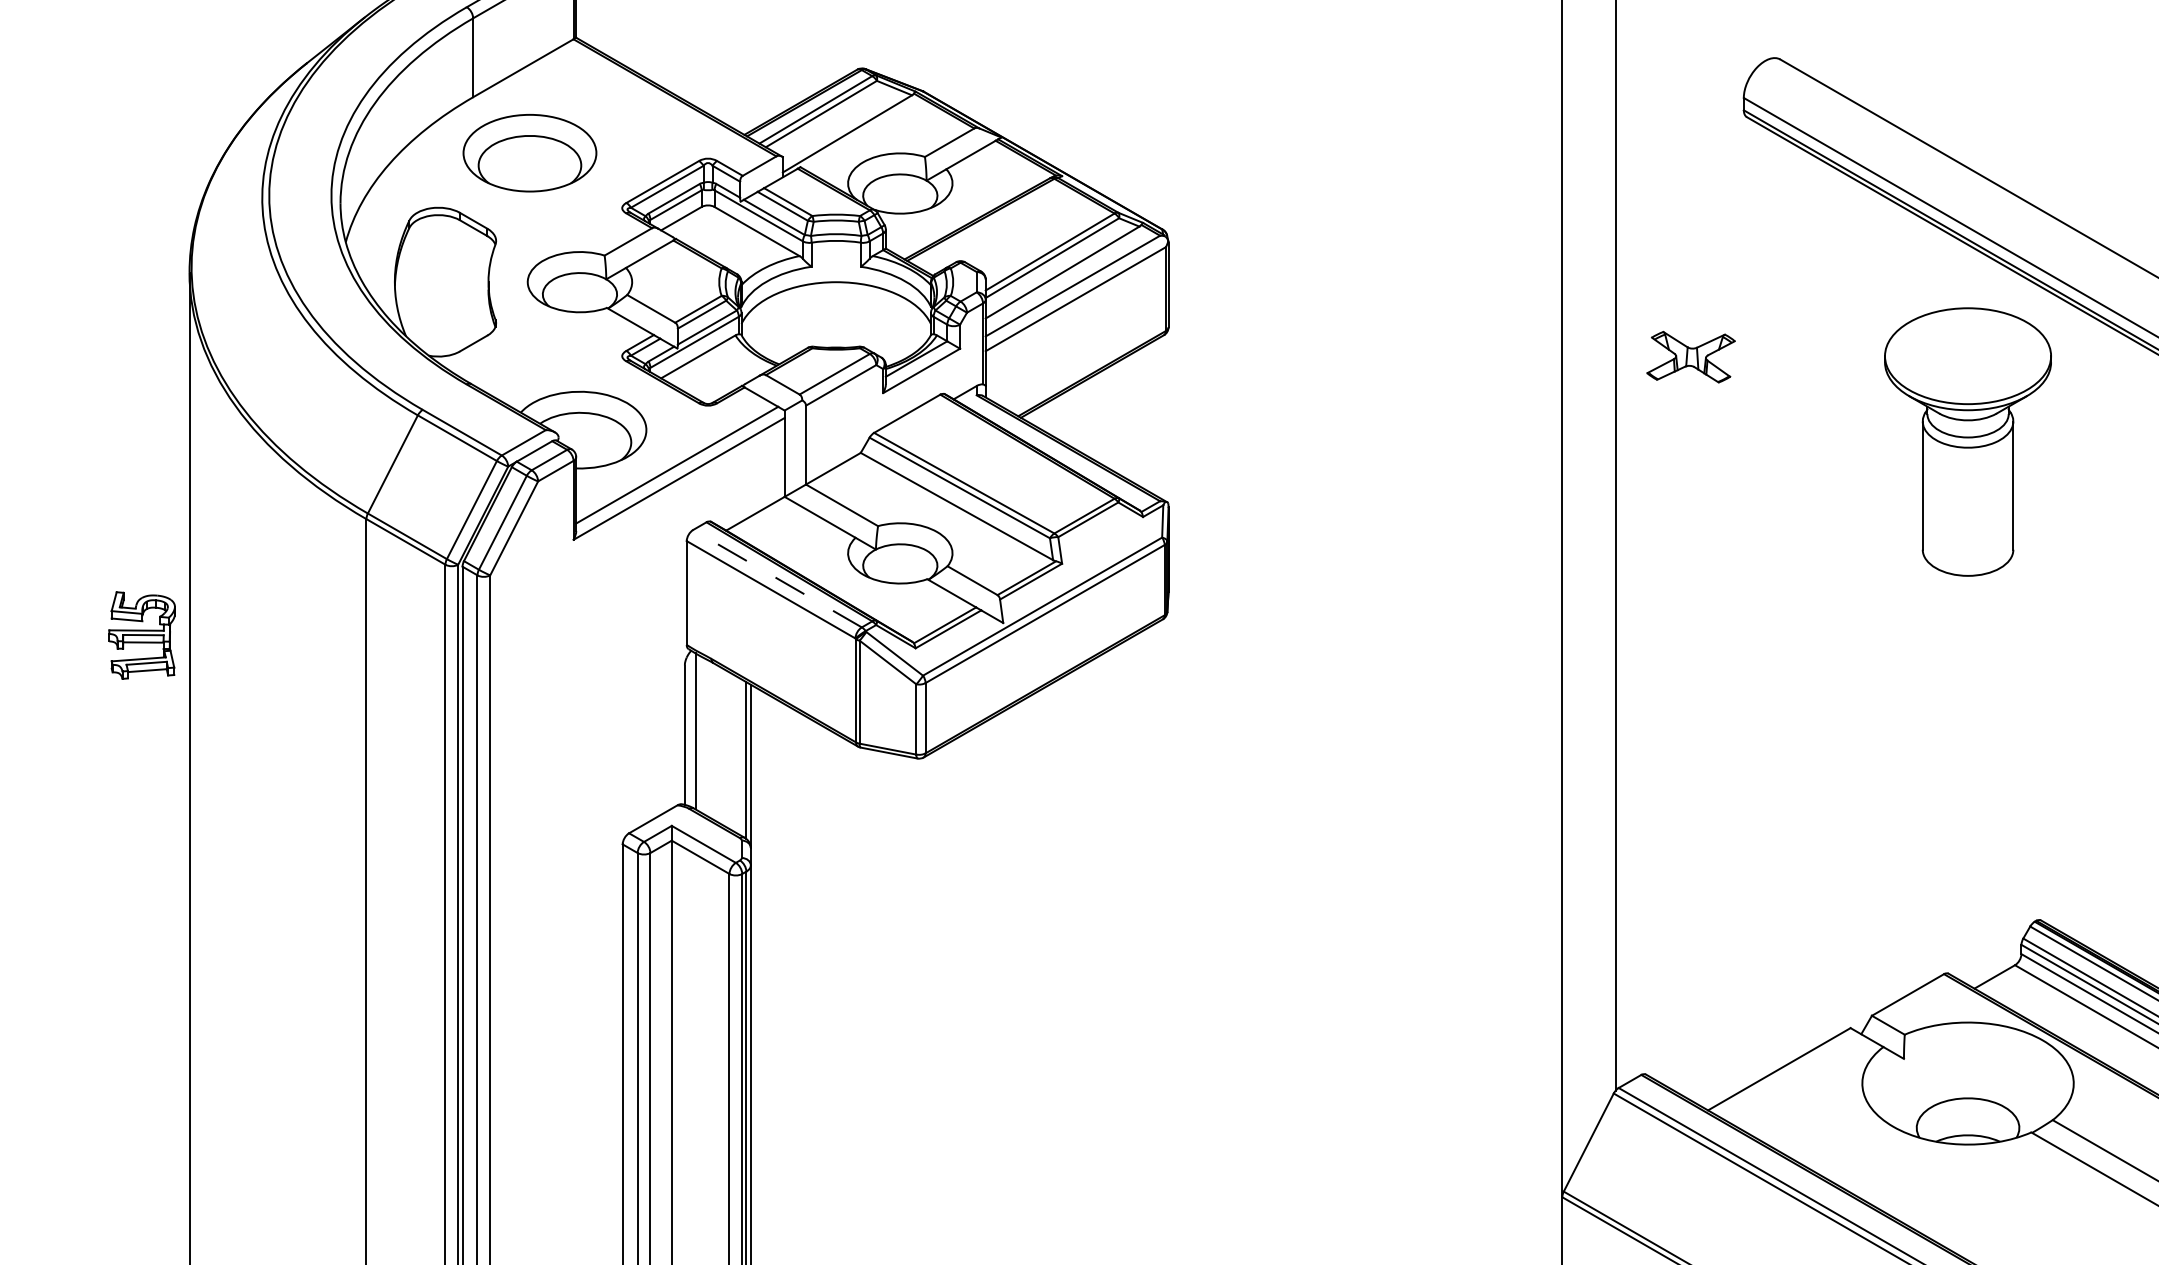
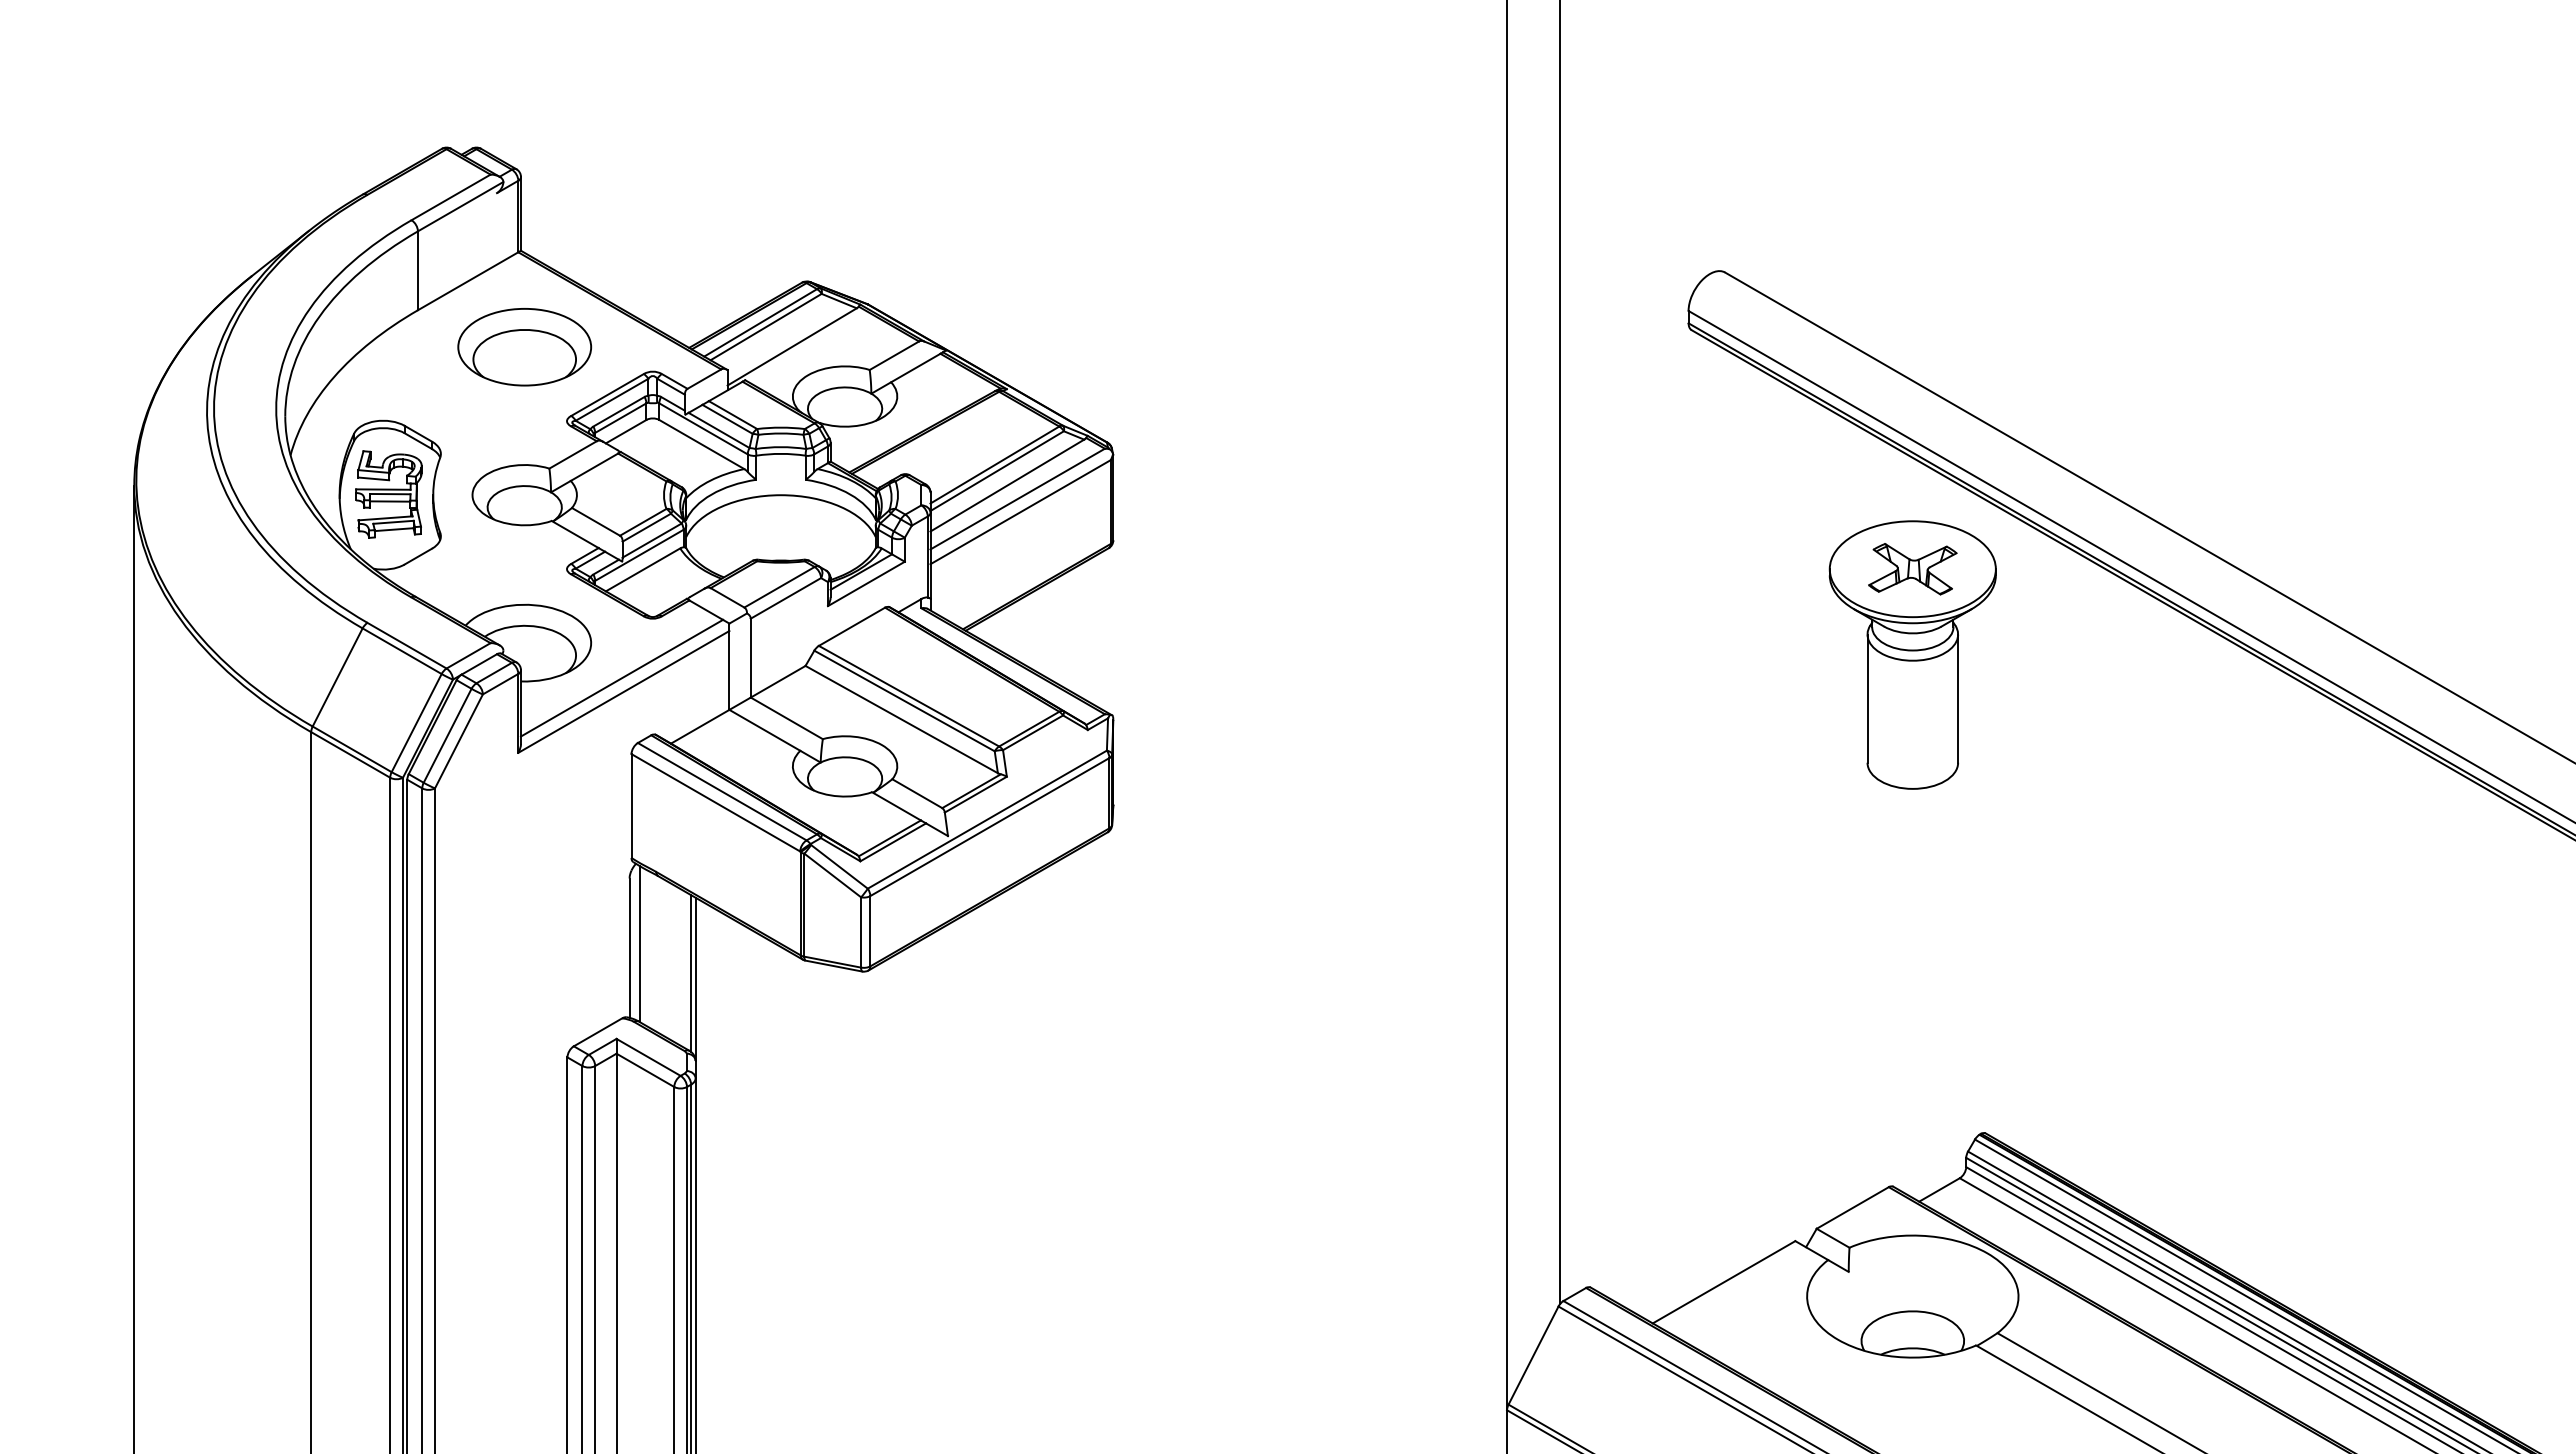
part: (529, 153) -> (524, 347), moved
part: (1690, 357) -> (1912, 569), moved
line: (776, 578) -> (721, 791), dashed -> solid
part: (141, 635) -> (388, 494), moved

